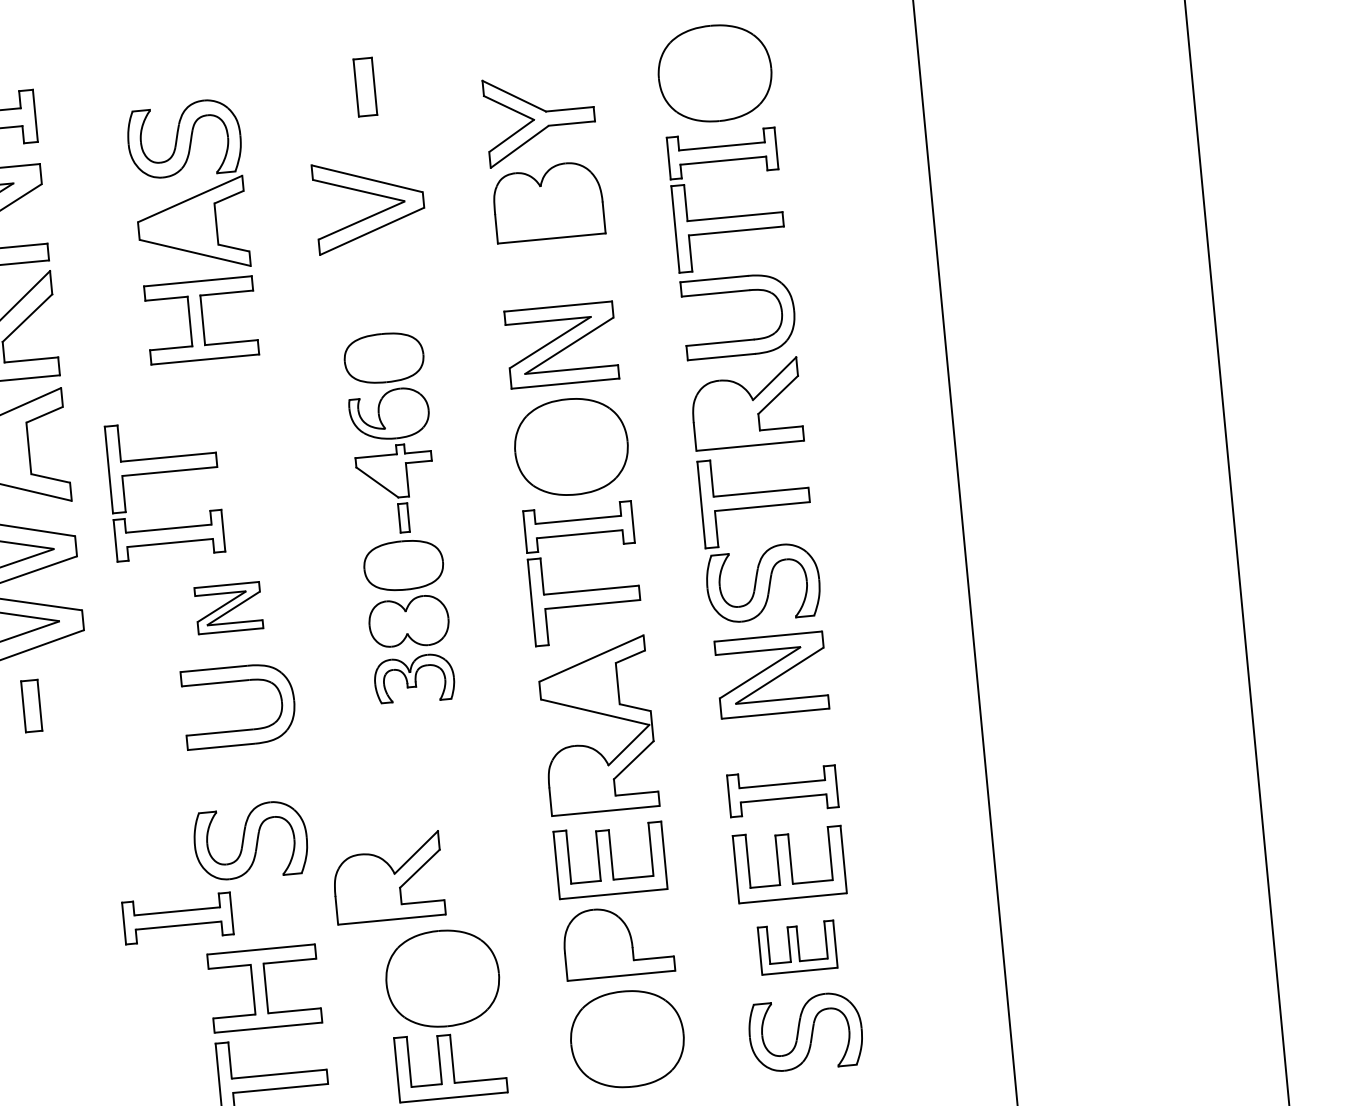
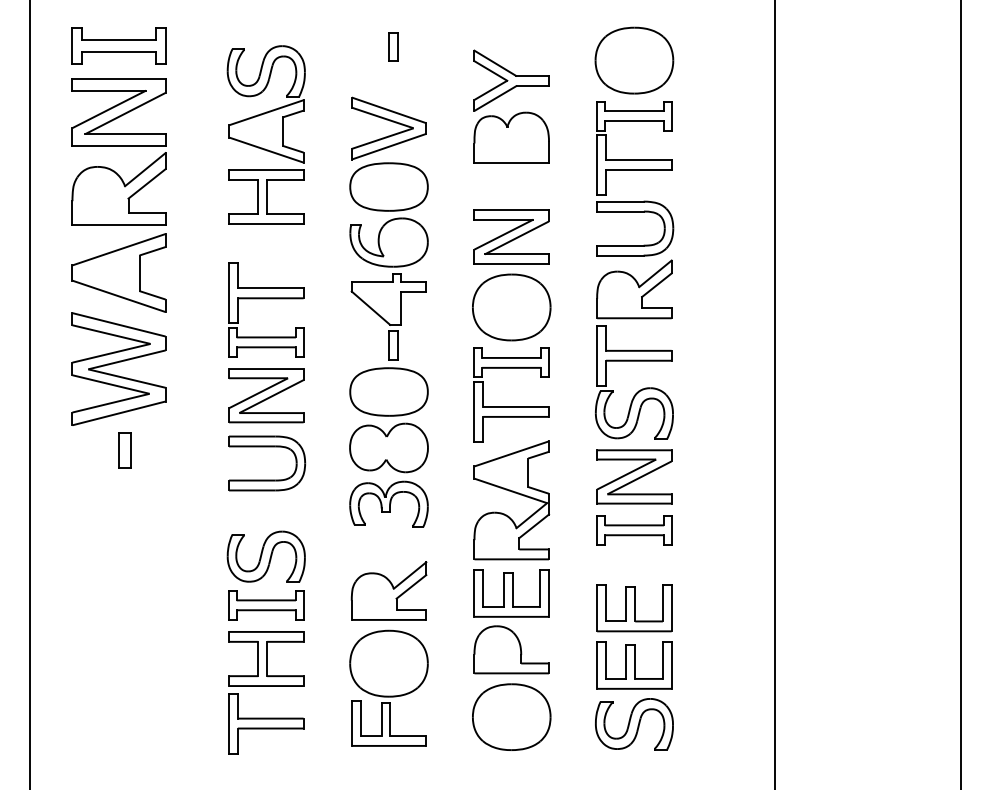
part: (364, 85) -> (393, 46), size x0.71
part: (163, 473) -> (266, 299), moved
part: (398, 517) -> (388, 344), size x1.43
part: (229, 607) -> (266, 395), size x1.67
part: (783, 791) -> (634, 530), moved
part: (387, 877) -> (388, 590), moved
part: (178, 918) -> (266, 605), moved
part: (797, 947) -> (634, 665), size x1.43

